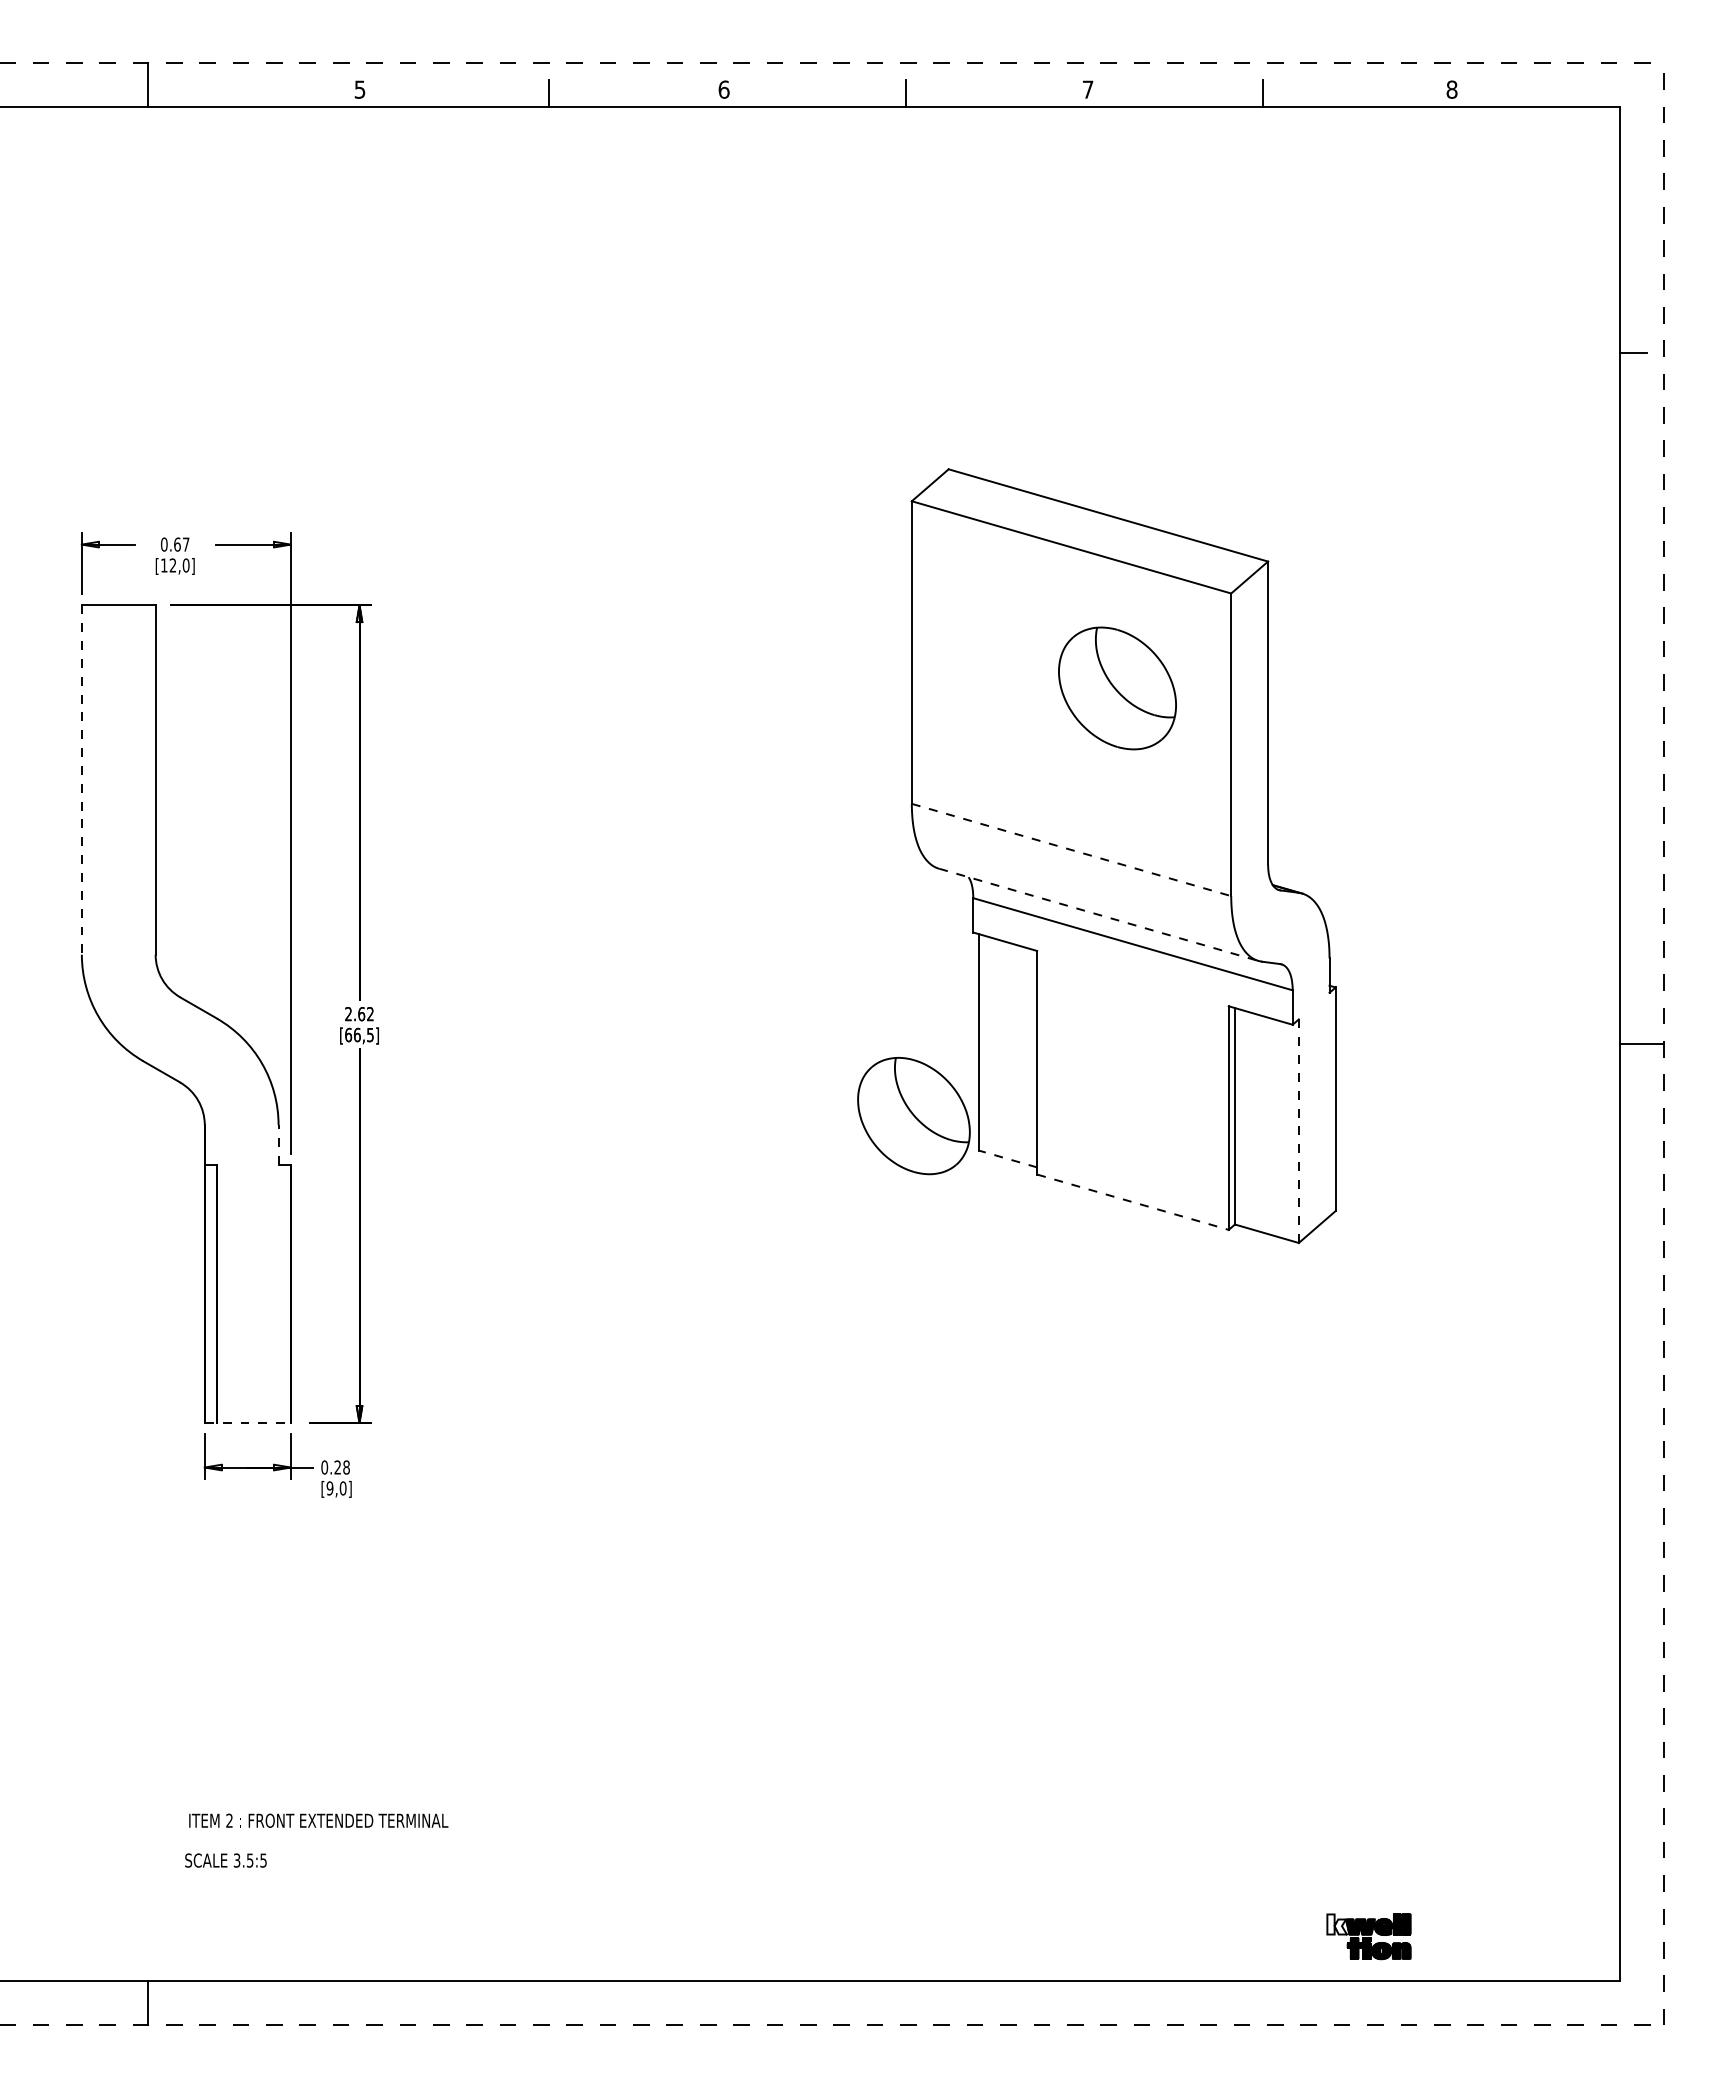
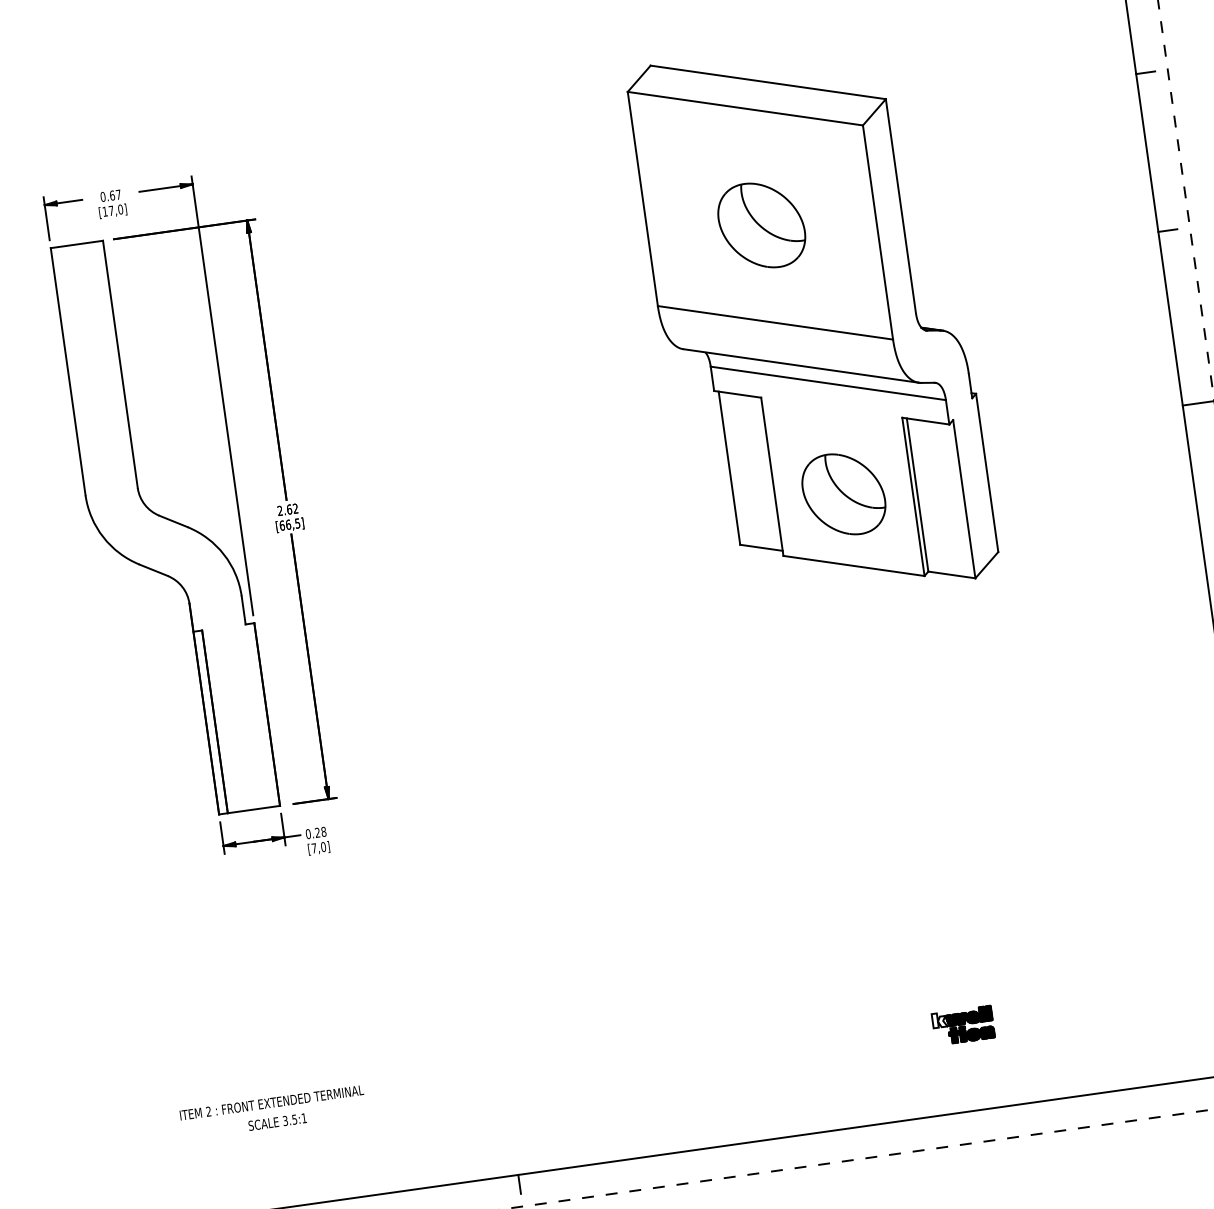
text: (172, 565) -> (110, 210), [12,0] -> [17,0]
line: (1632, 575) -> (1145, 72), added
part: (1117, 688) -> (761, 225), moved
line: (81, 780) -> (67, 372), dashed -> solid
line: (1632, 798) -> (1167, 230), added
line: (1072, 850) -> (776, 323), dashed -> solid
line: (1099, 915) -> (801, 366), dashed -> solid
part: (913, 1116) -> (843, 494), moved
line: (1298, 1131) -> (964, 499), dashed -> solid
line: (278, 1144) -> (243, 610), dashed -> solid
line: (1007, 1158) -> (760, 547), dashed -> solid
line: (1132, 1202) -> (853, 566), dashed -> solid
line: (248, 1422) -> (249, 809), dashed -> solid
text: (329, 1488) -> (313, 848), [9,0] -> [7,0]
text: (318, 1820) -> (271, 1102), moved
text: (263, 1860) -> (304, 1118), 3.5:5 -> 3.5:1
part: (1368, 1936) -> (962, 1025), moved
line: (549, 1993) -> (519, 1183), added

